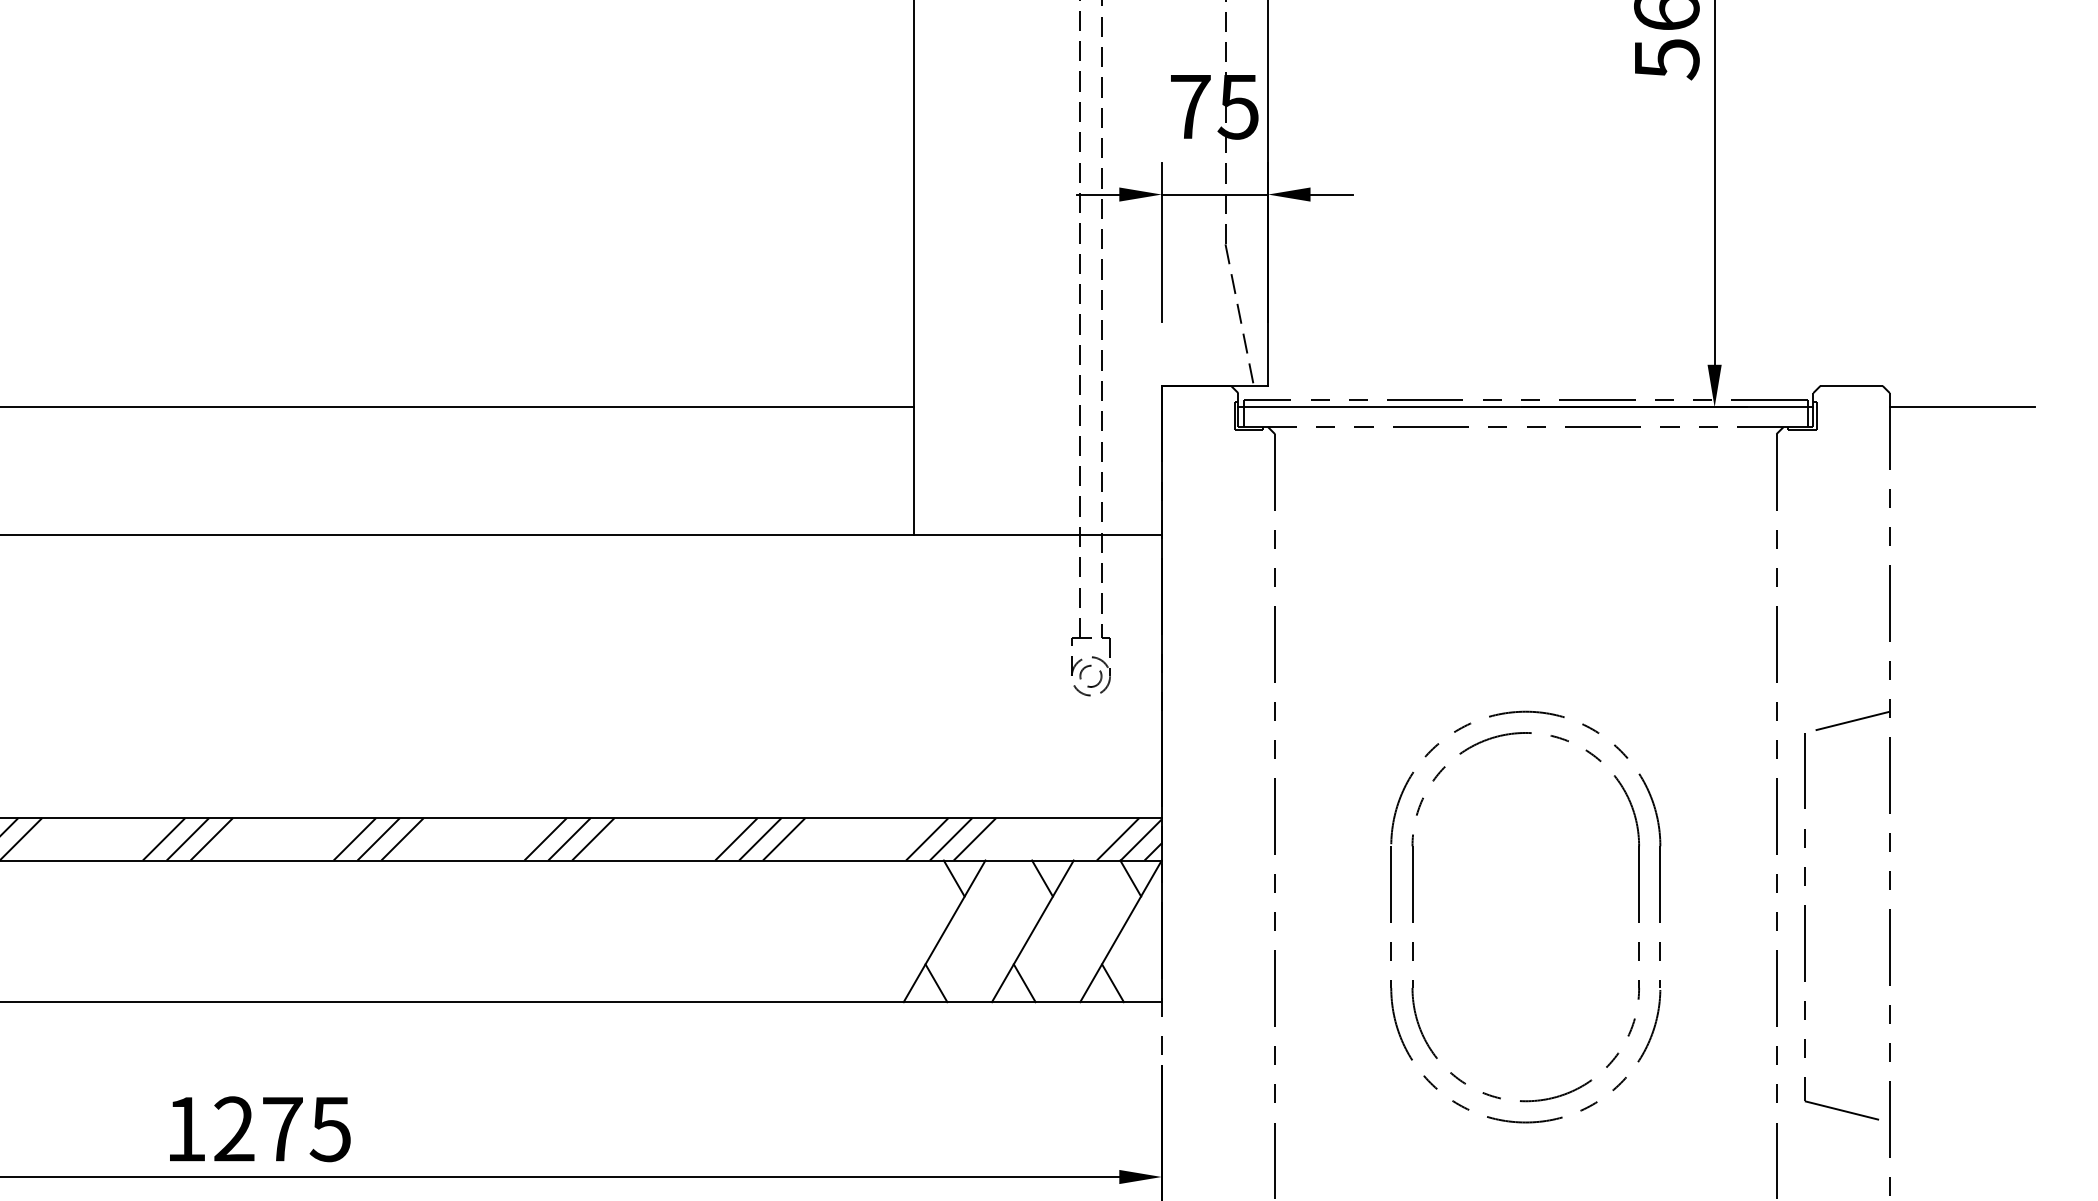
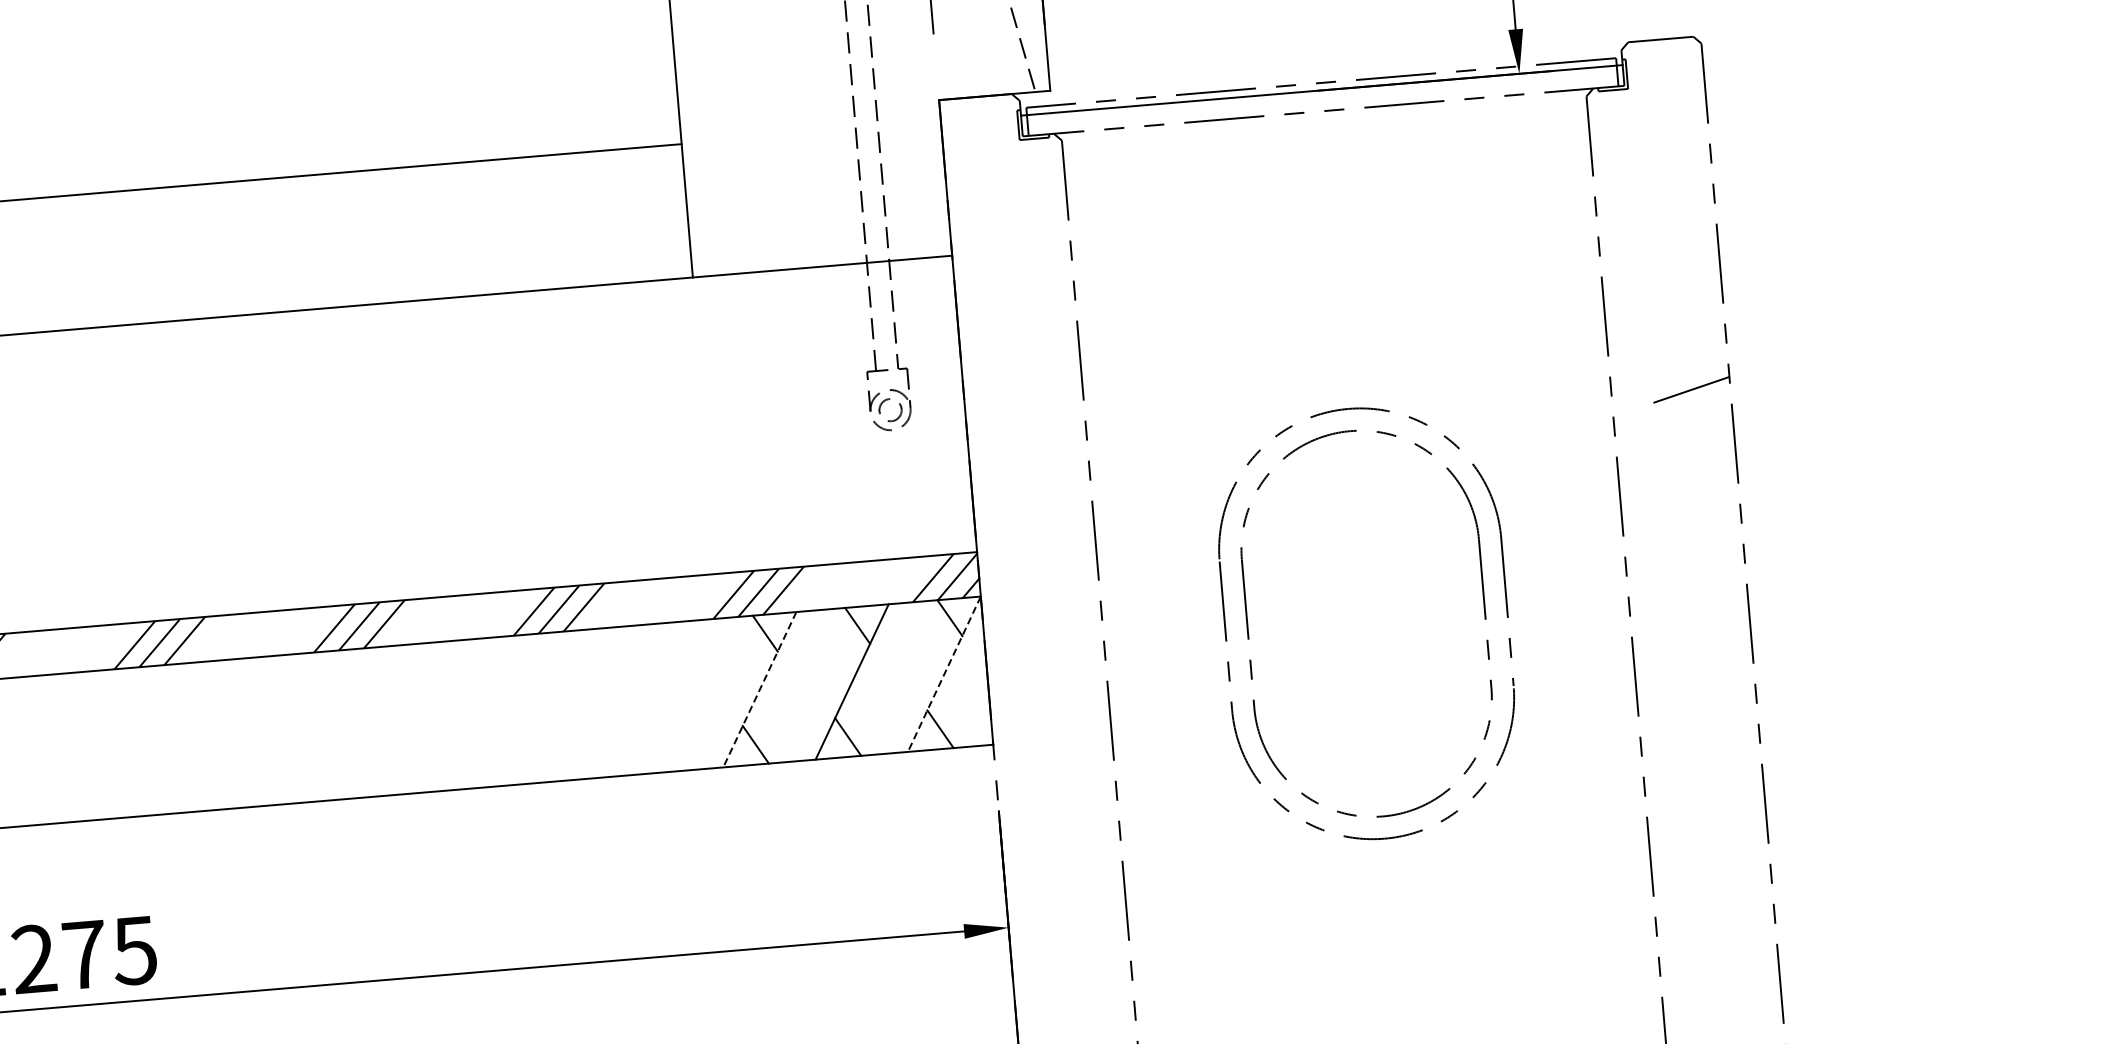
line: (1962, 407) -> (1778, 52), removed
part: (1805, 926) -> (1660, 609), removed
line: (944, 931) -> (759, 689), solid -> dashed
line: (1121, 931) -> (944, 674), solid -> dashed

